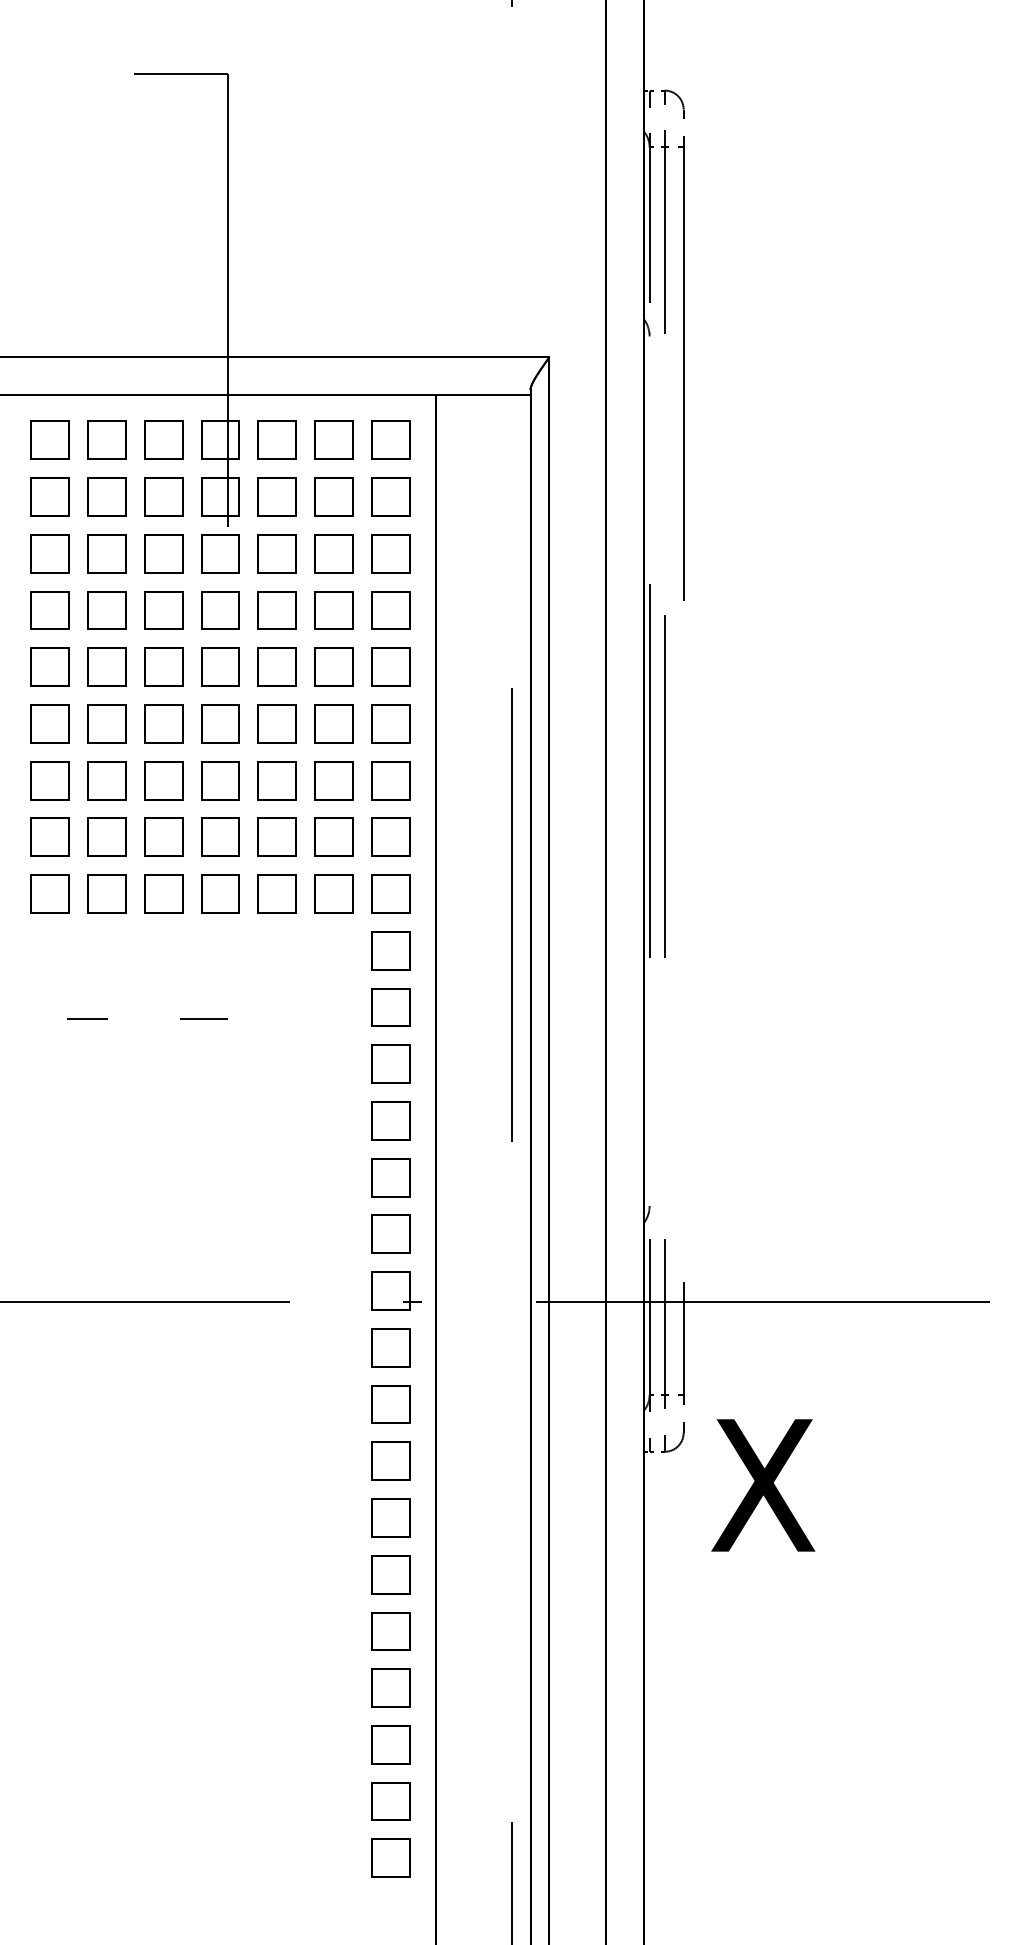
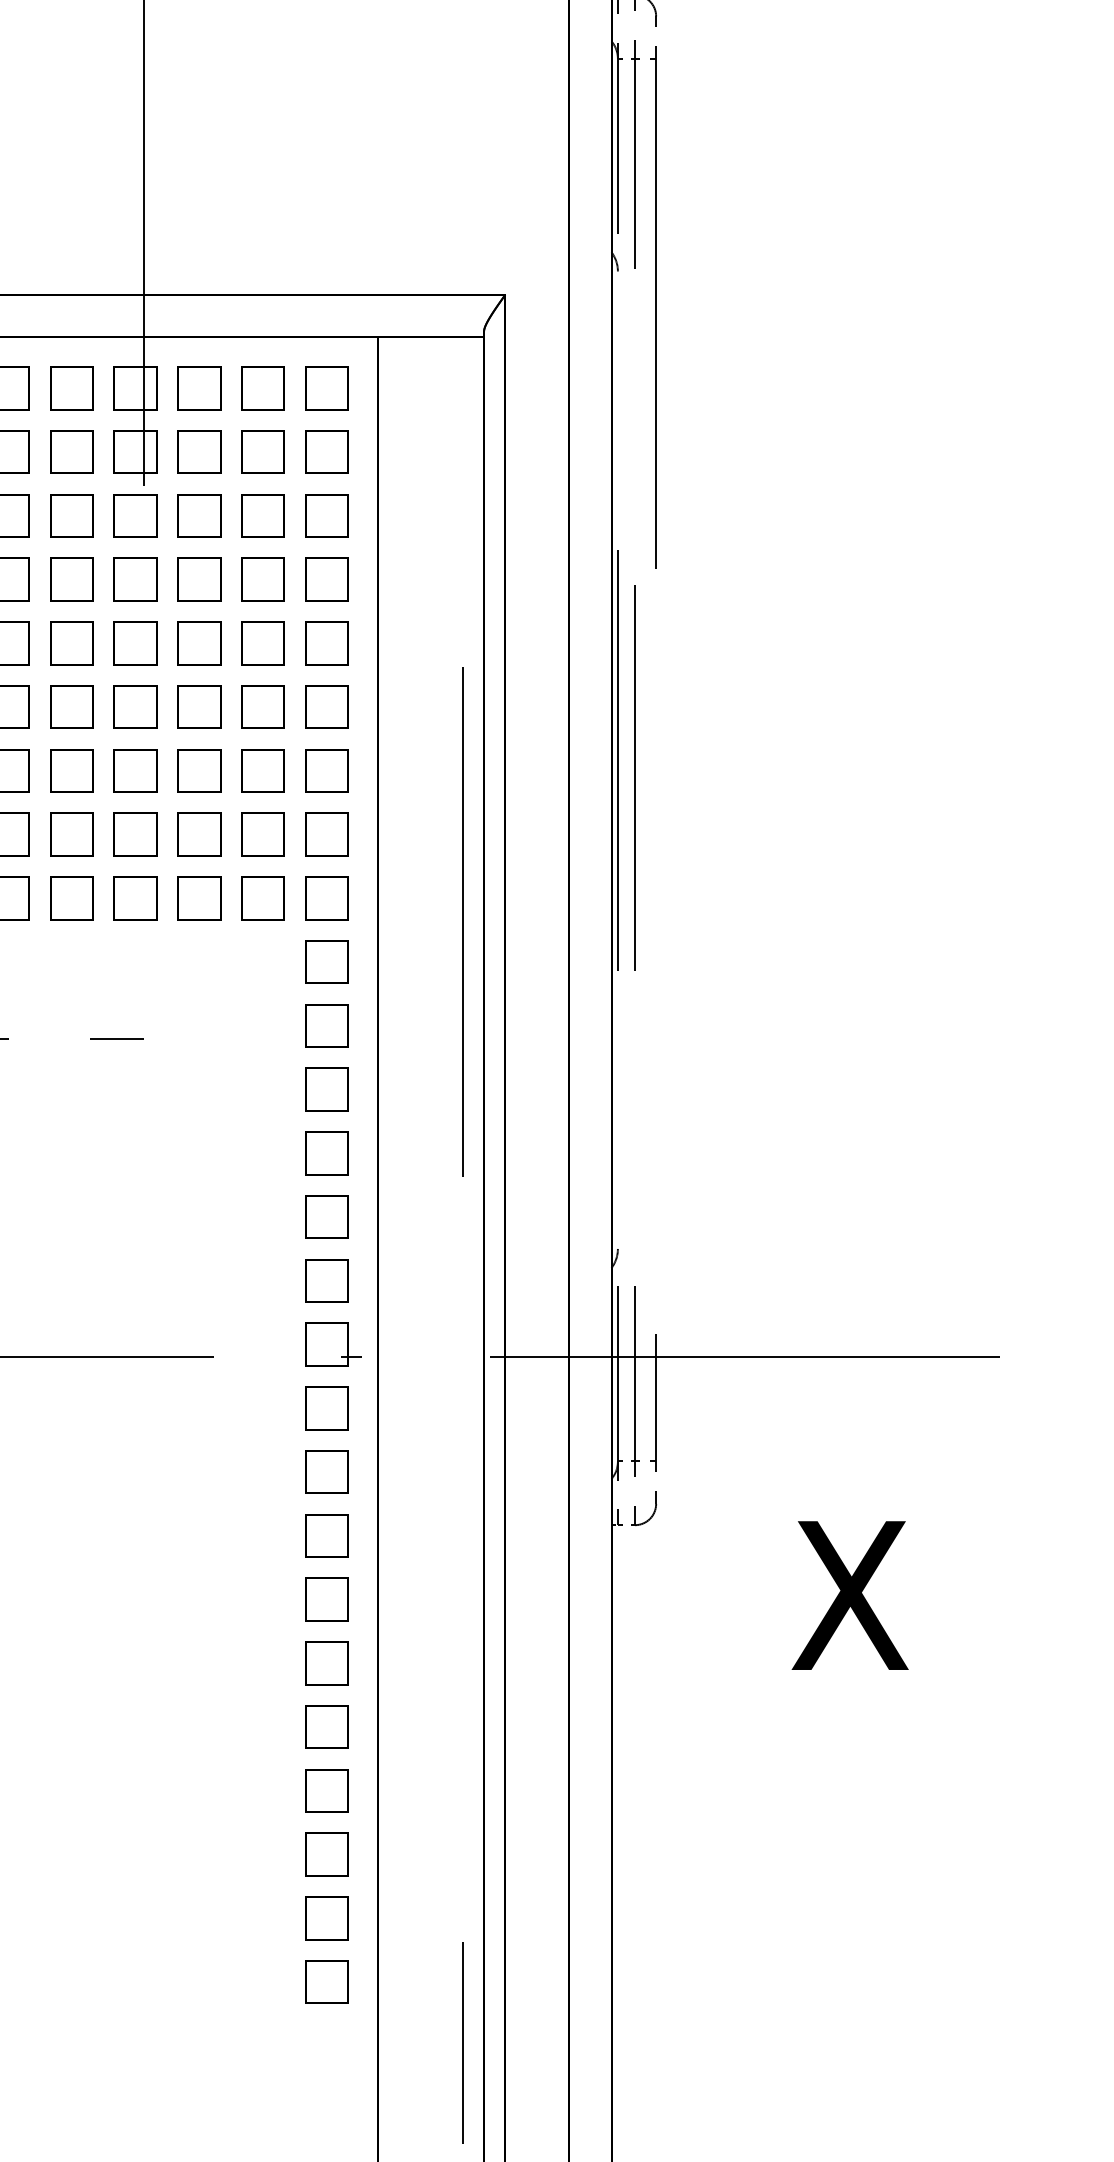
text: (763, 1485) -> (850, 1595), moved

